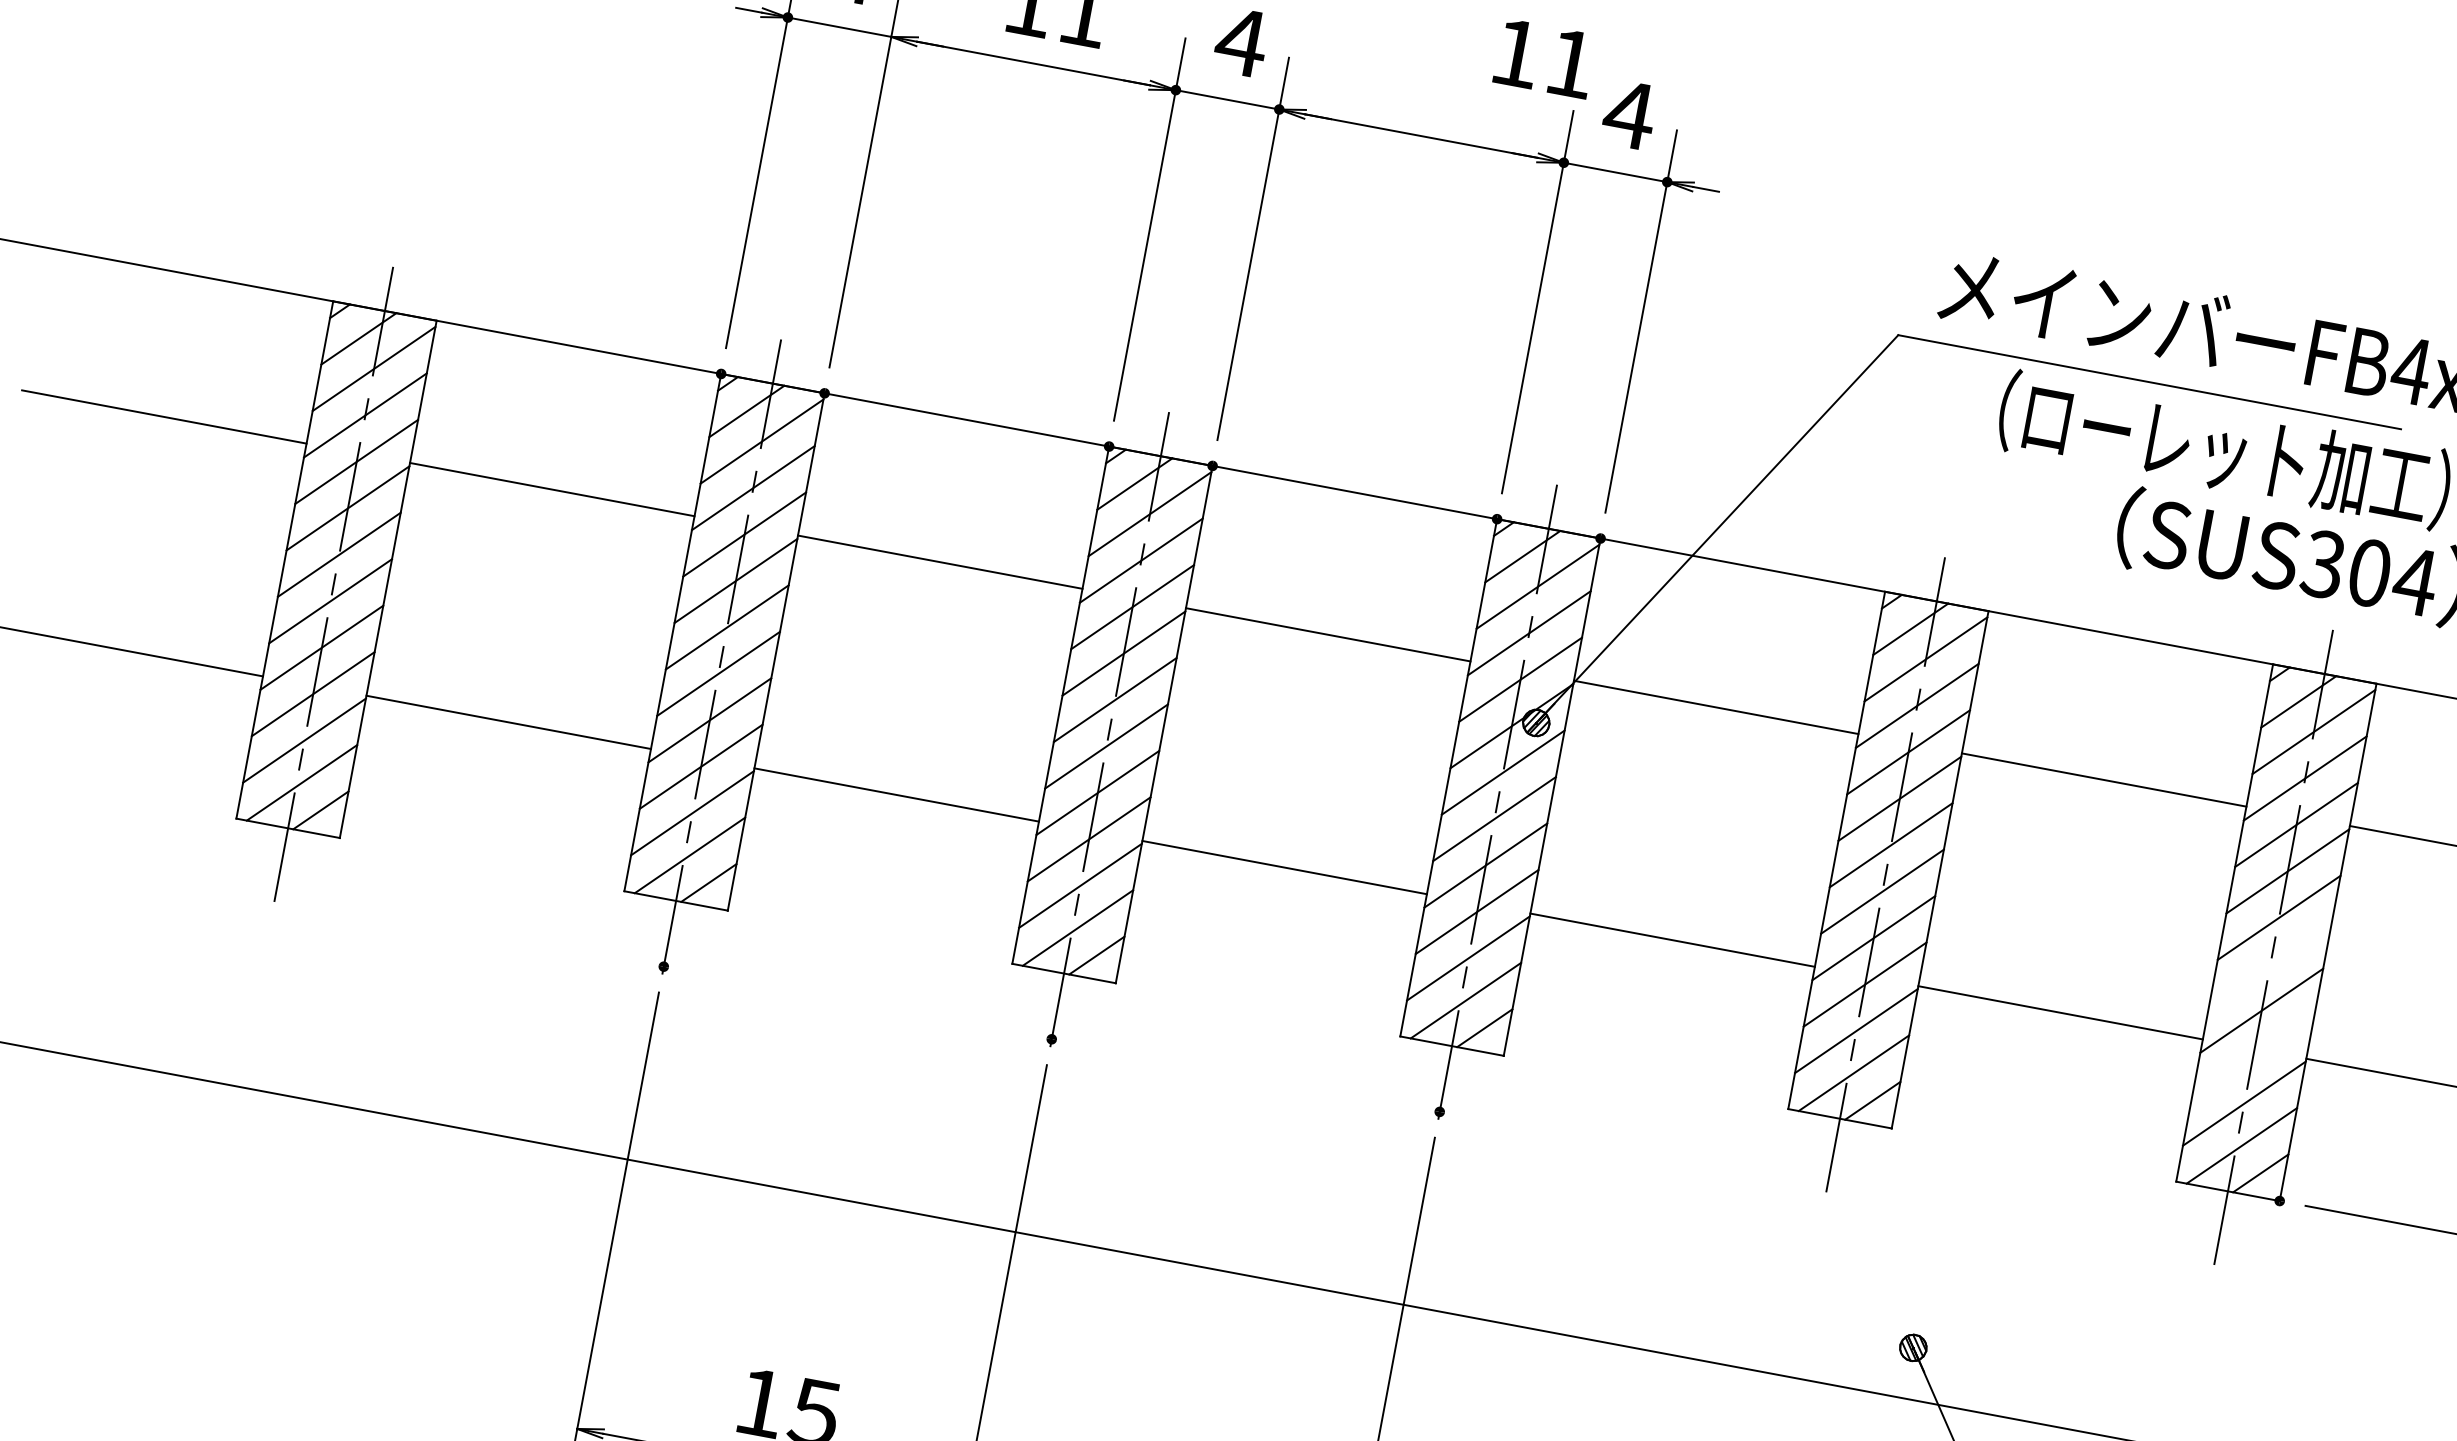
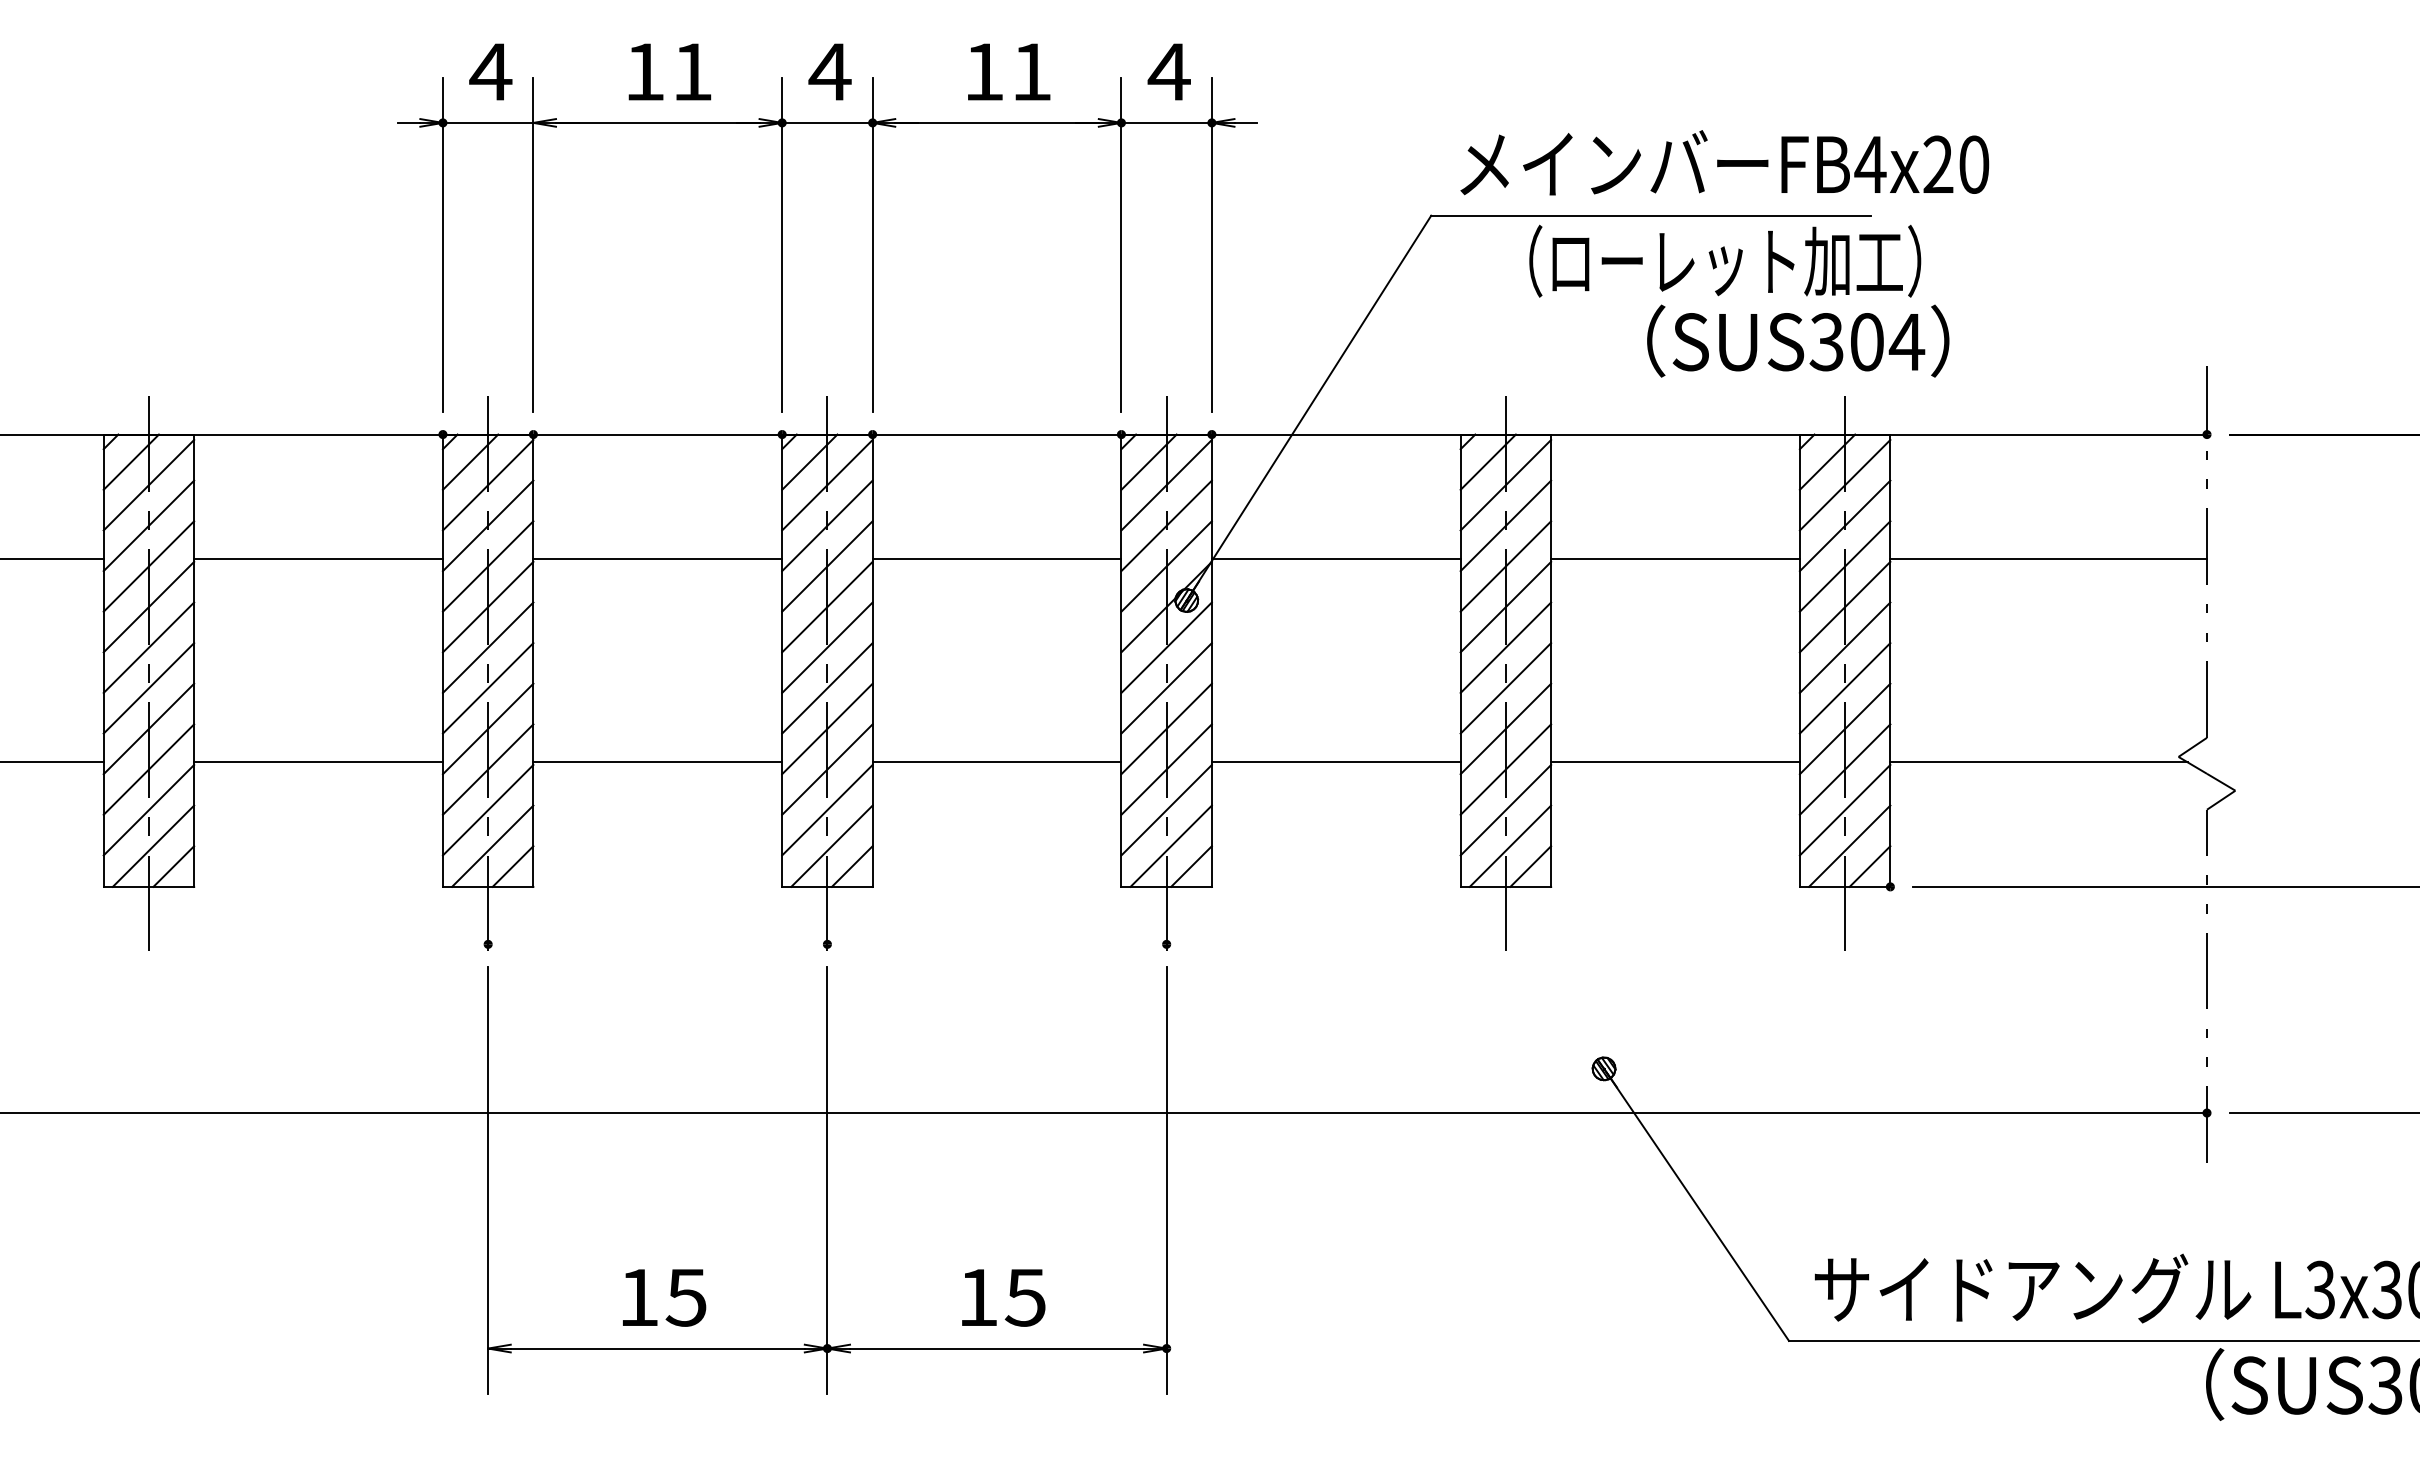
text: (1545, 58) -> (1009, 71), moved
line: (2269, 964) -> (1844, 688), added
line: (2252, 1056) -> (1844, 769), added

